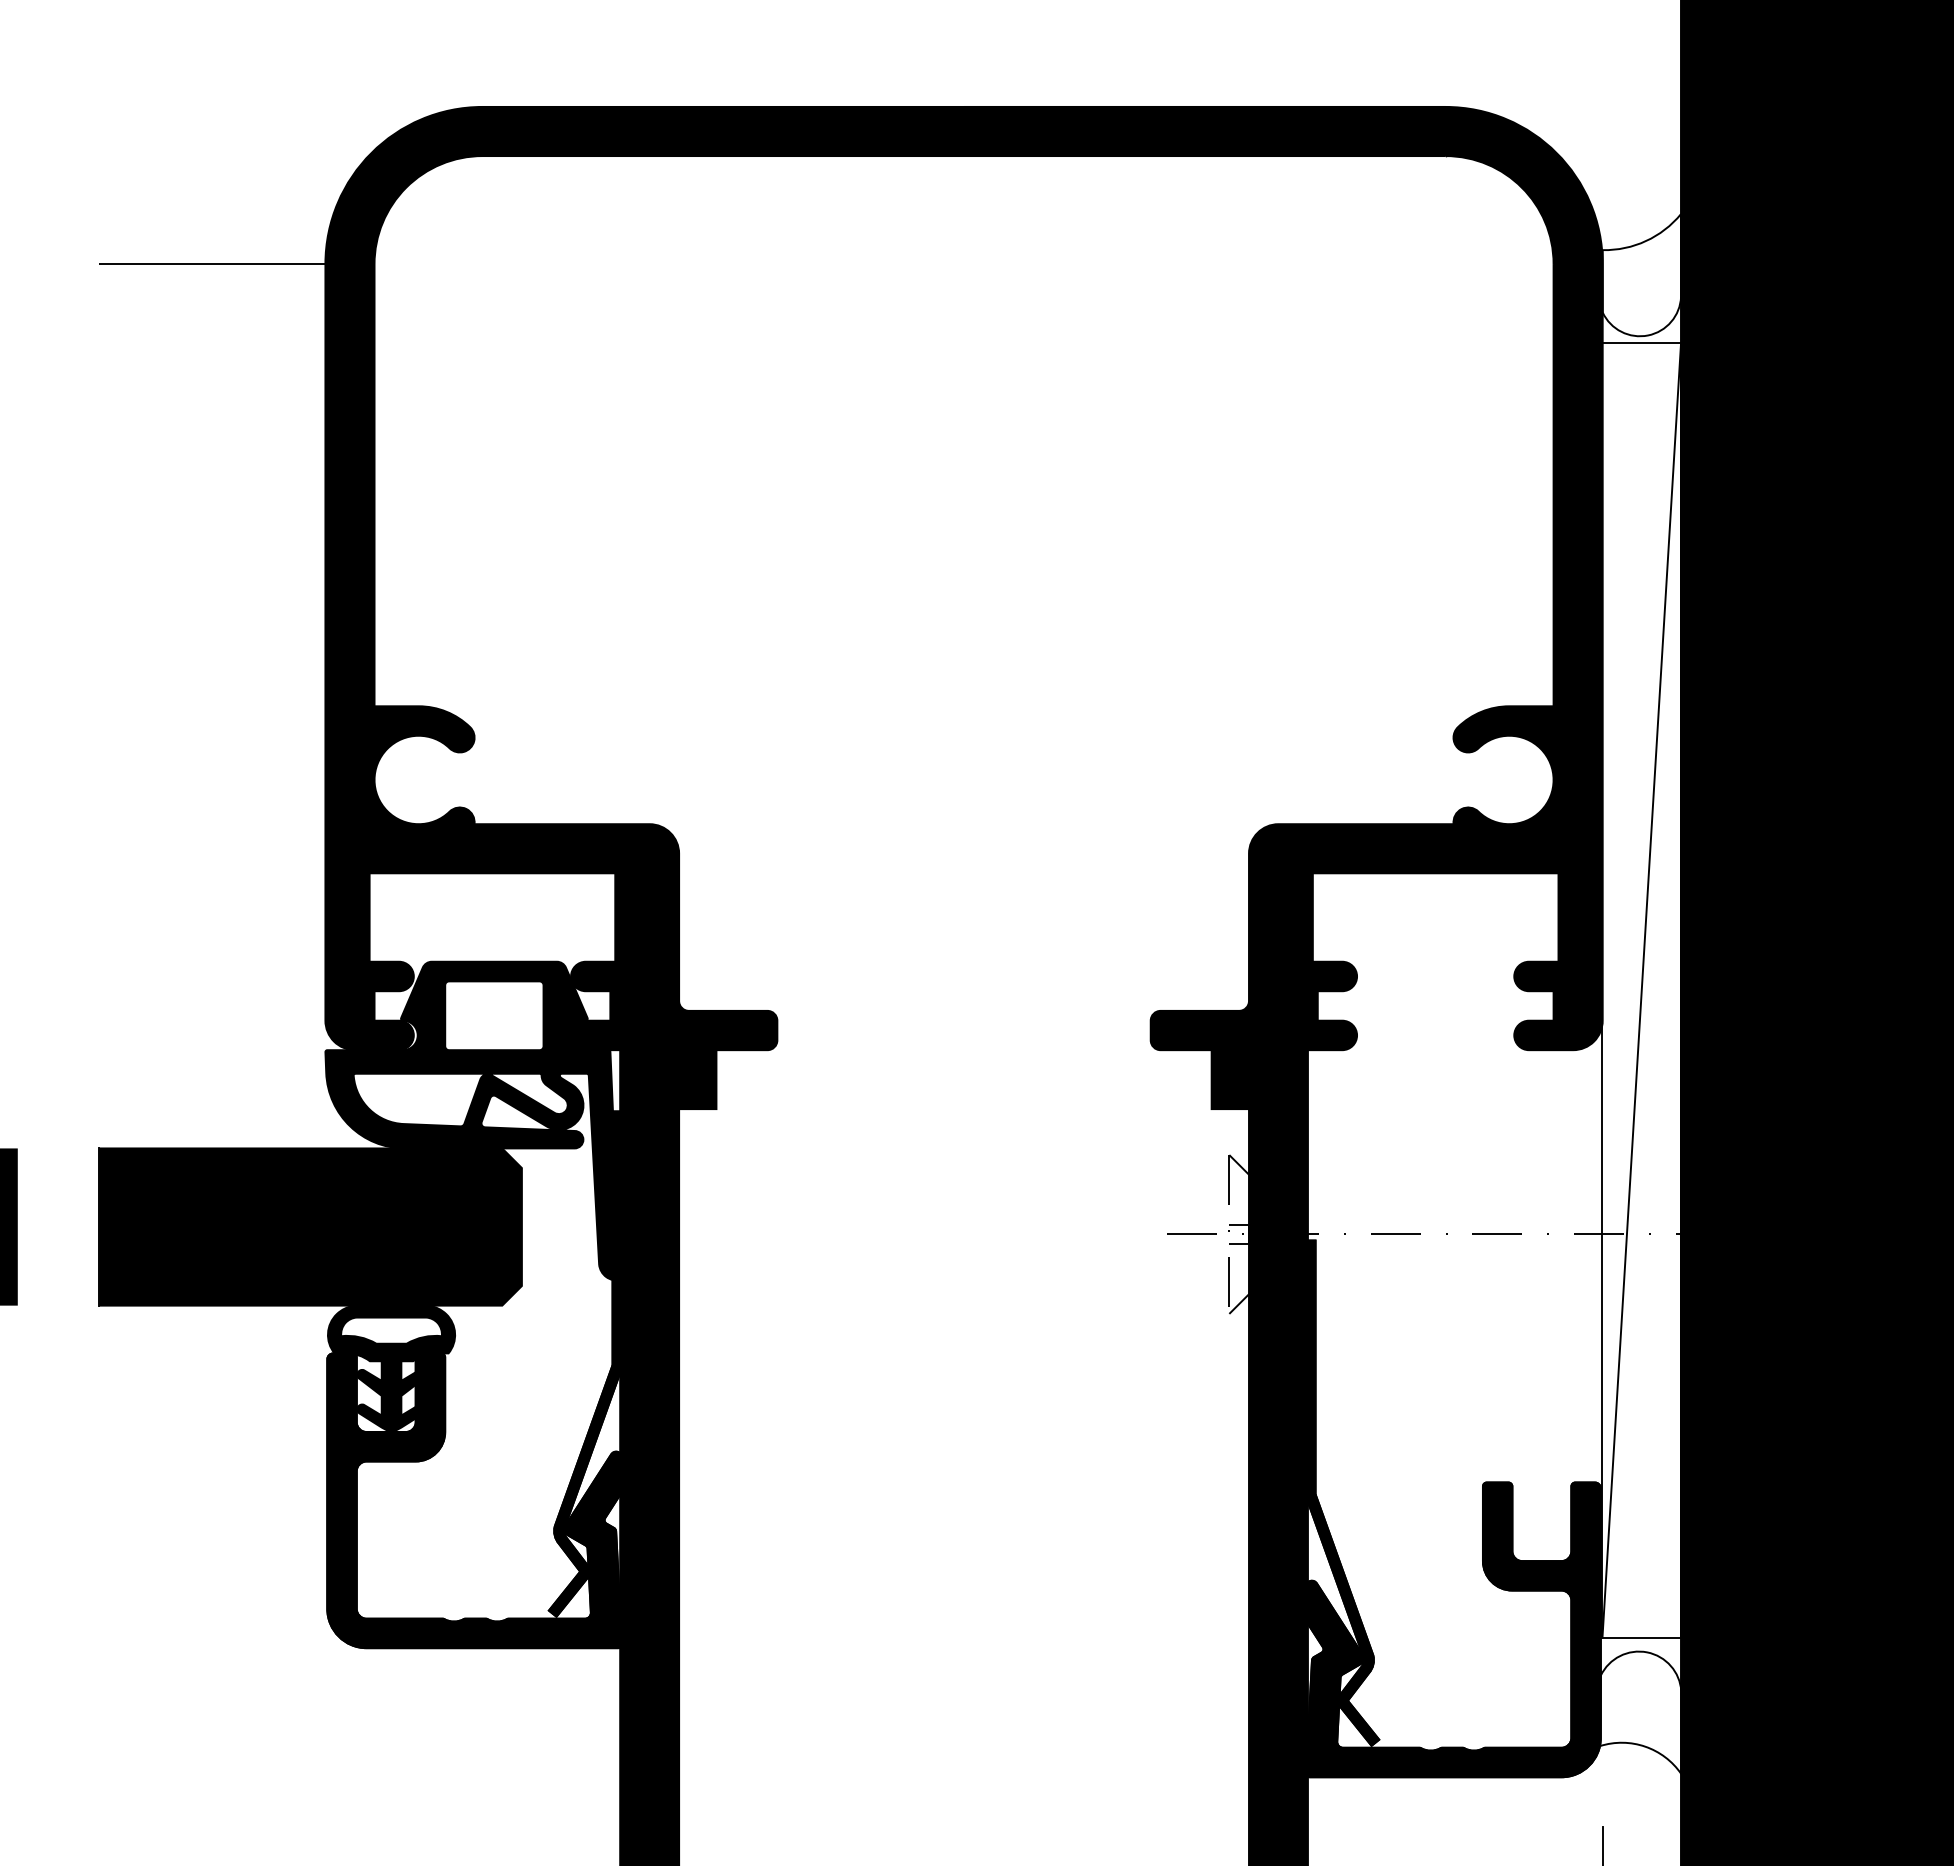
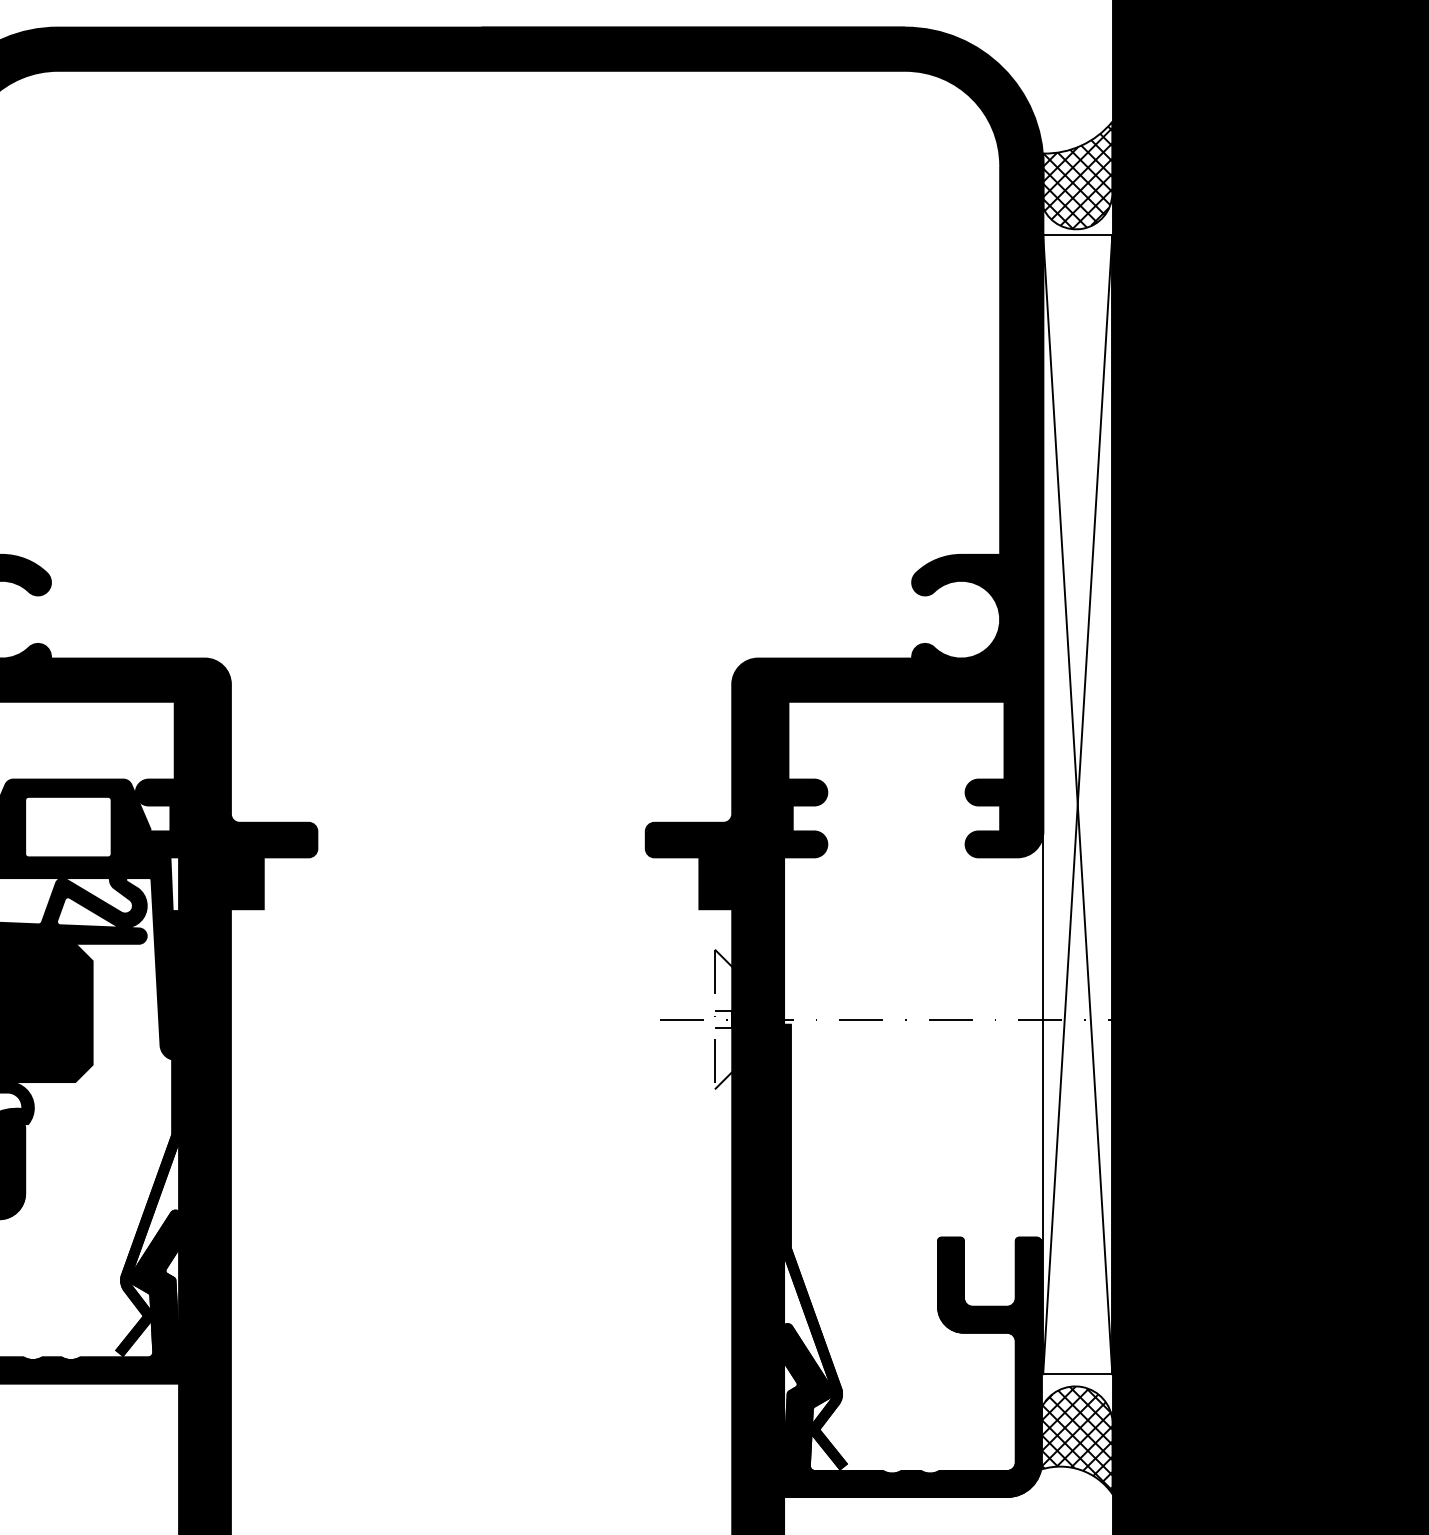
hatch: (1641, 277) -> (1077, 177), added
line: (1641, 989) -> (1077, 803), added
hatch: (1640, 1711) -> (1076, 1439), added

